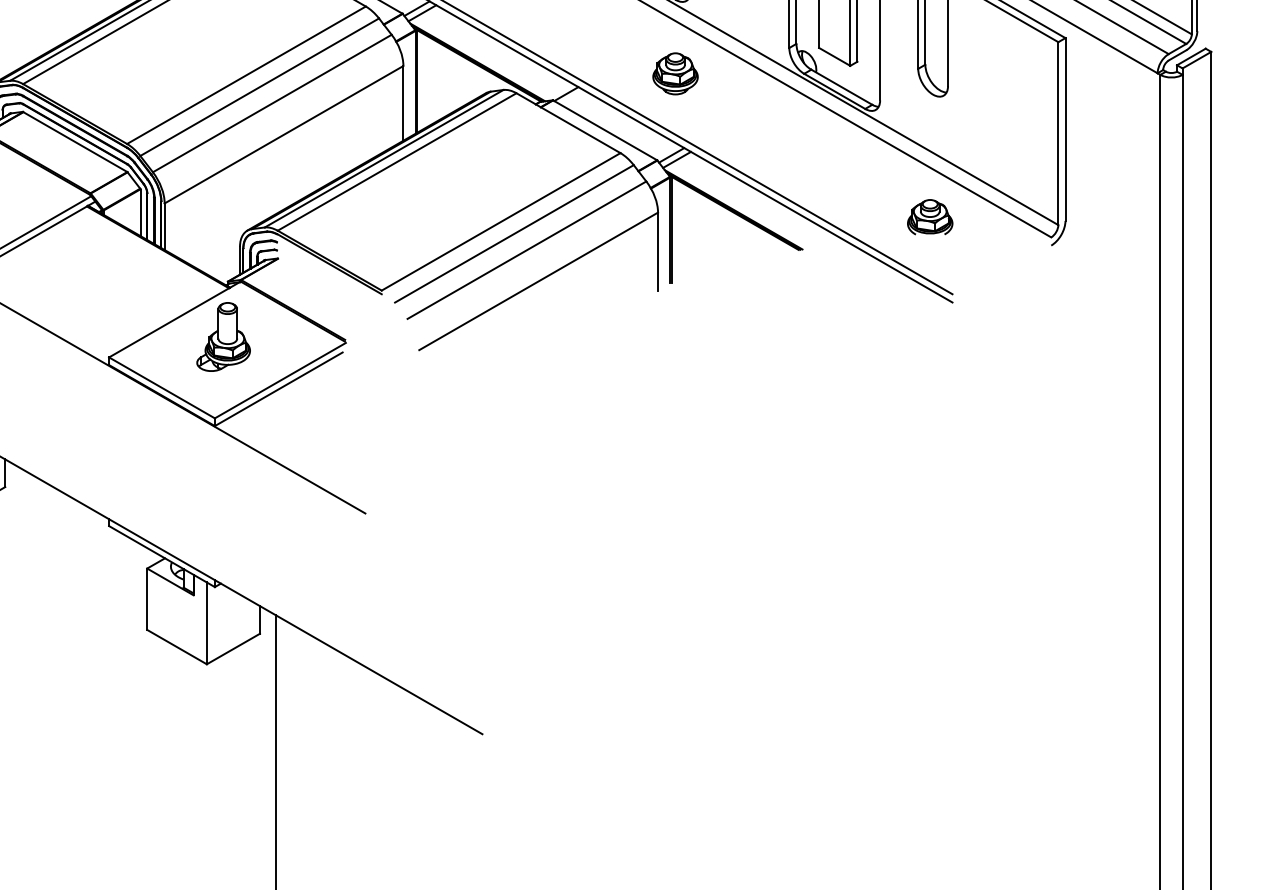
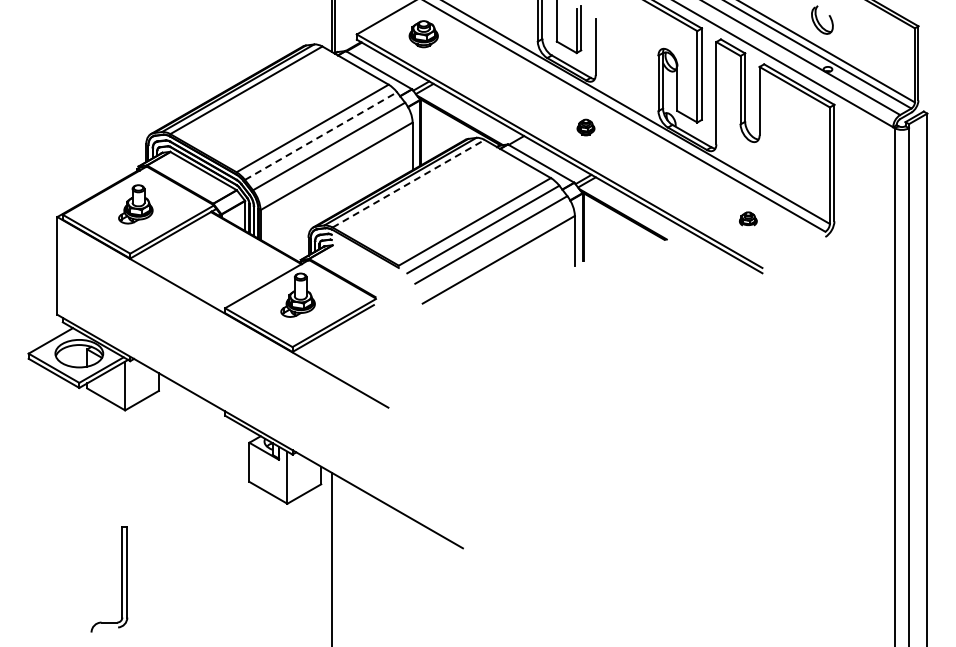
part: (674, 73) -> (585, 127), size x0.6
line: (260, 87) -> (321, 136), solid -> dashed
line: (396, 161) -> (408, 183), solid -> dashed
part: (930, 216) -> (748, 218), size x0.6

